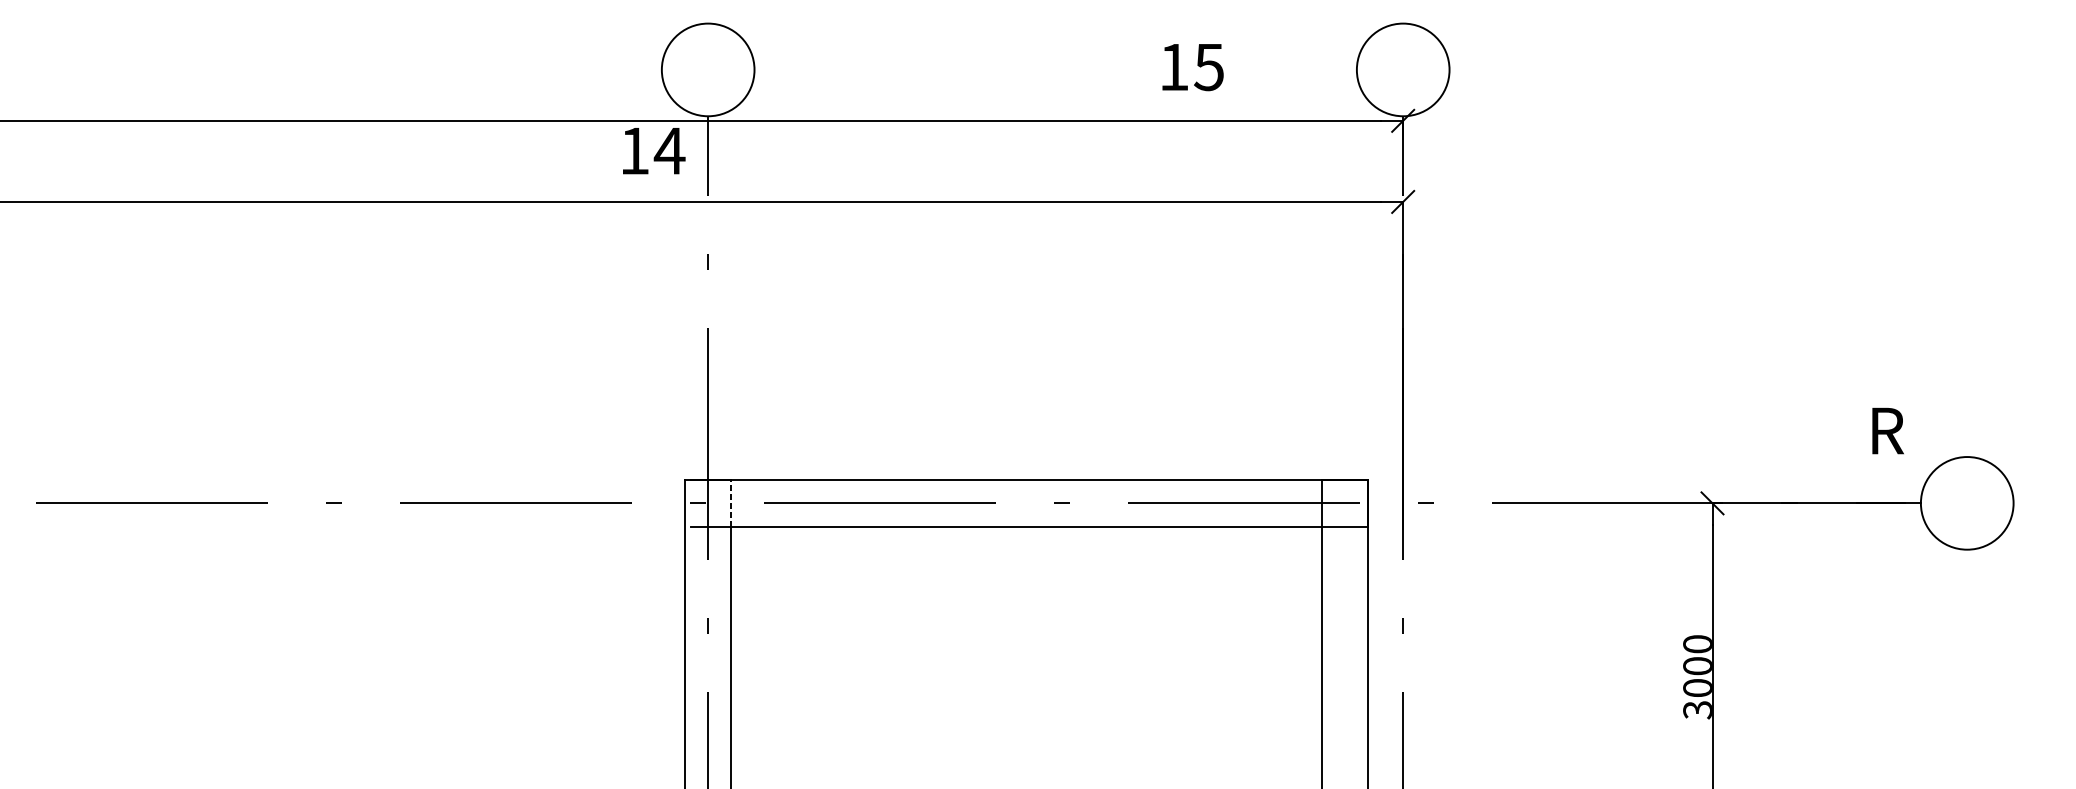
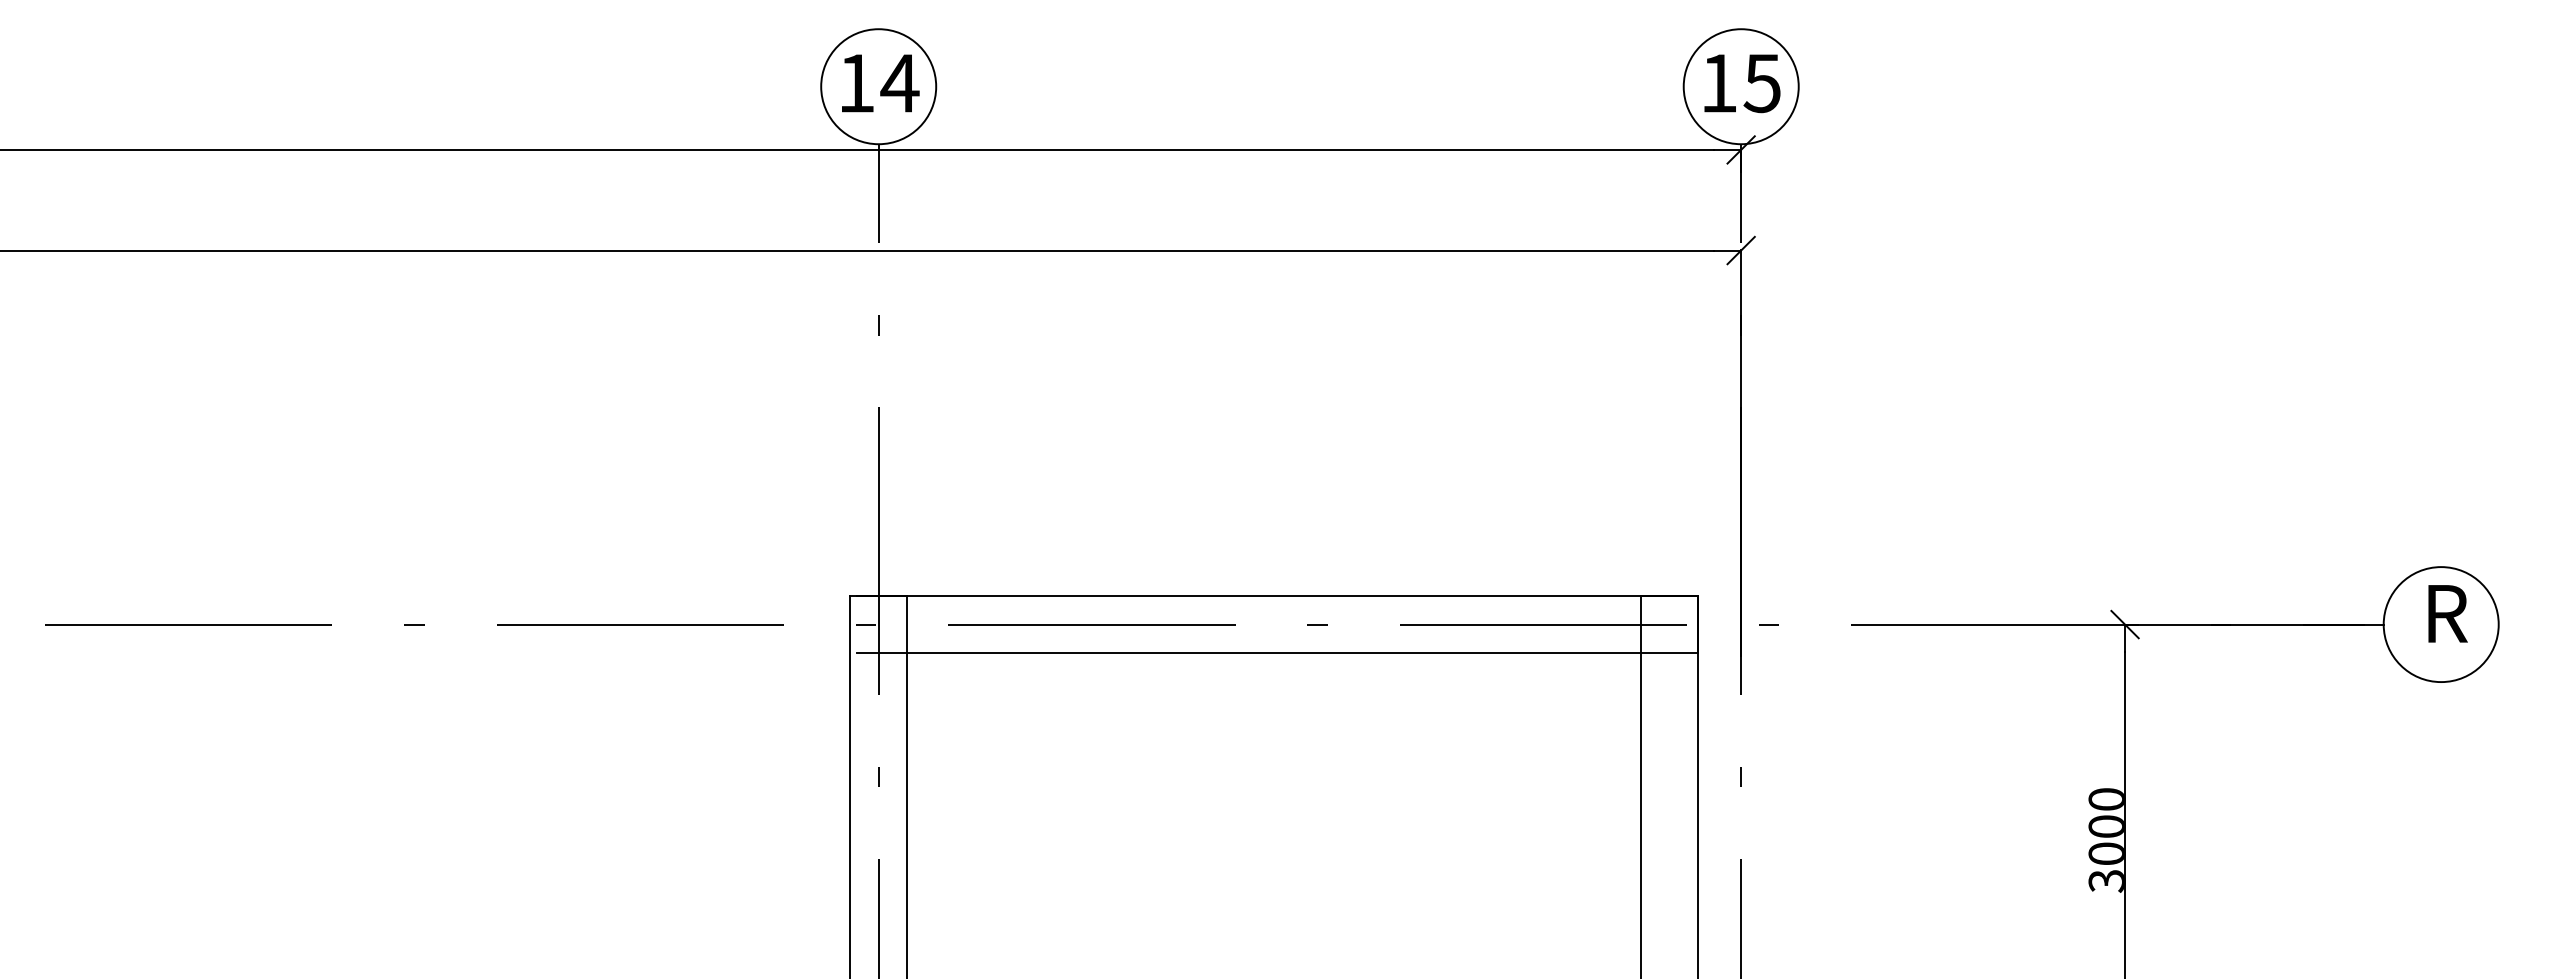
text: (1193, 67) -> (1742, 83), moved
text: (654, 151) -> (880, 83), moved
text: (1887, 430) -> (2447, 613), moved
line: (731, 503) -> (907, 624), dashed -> solid

